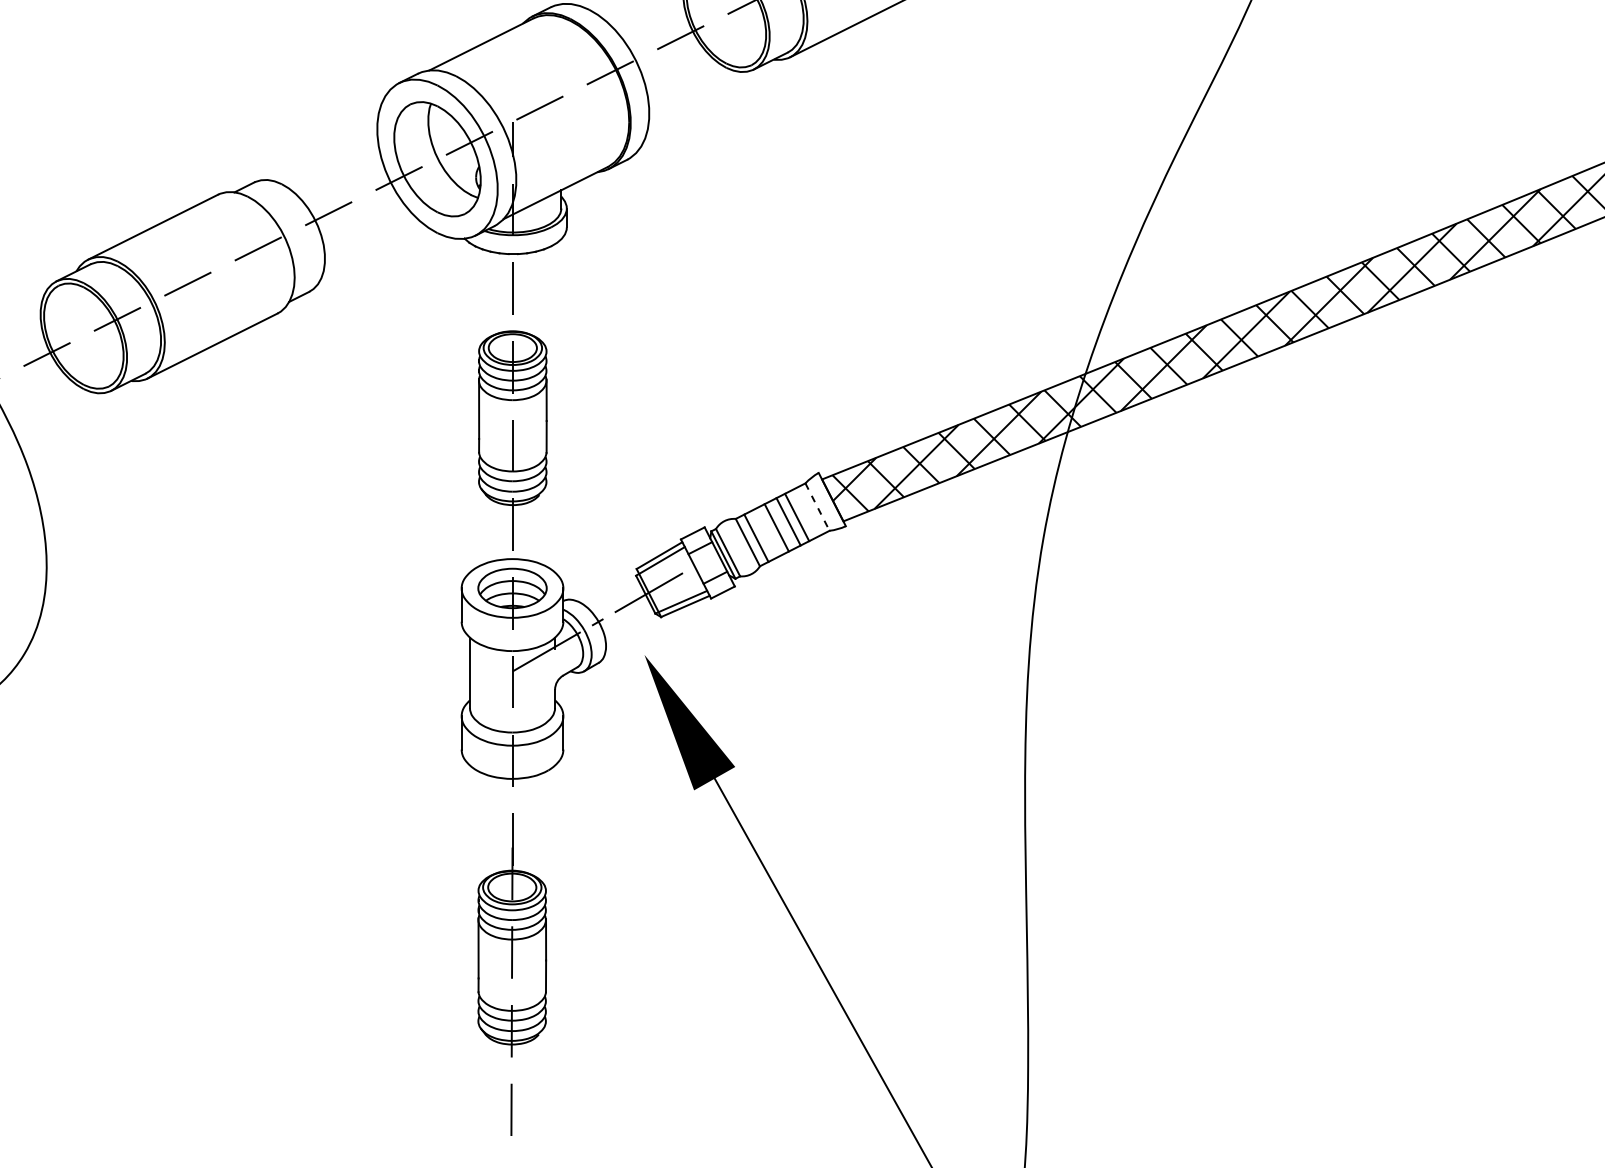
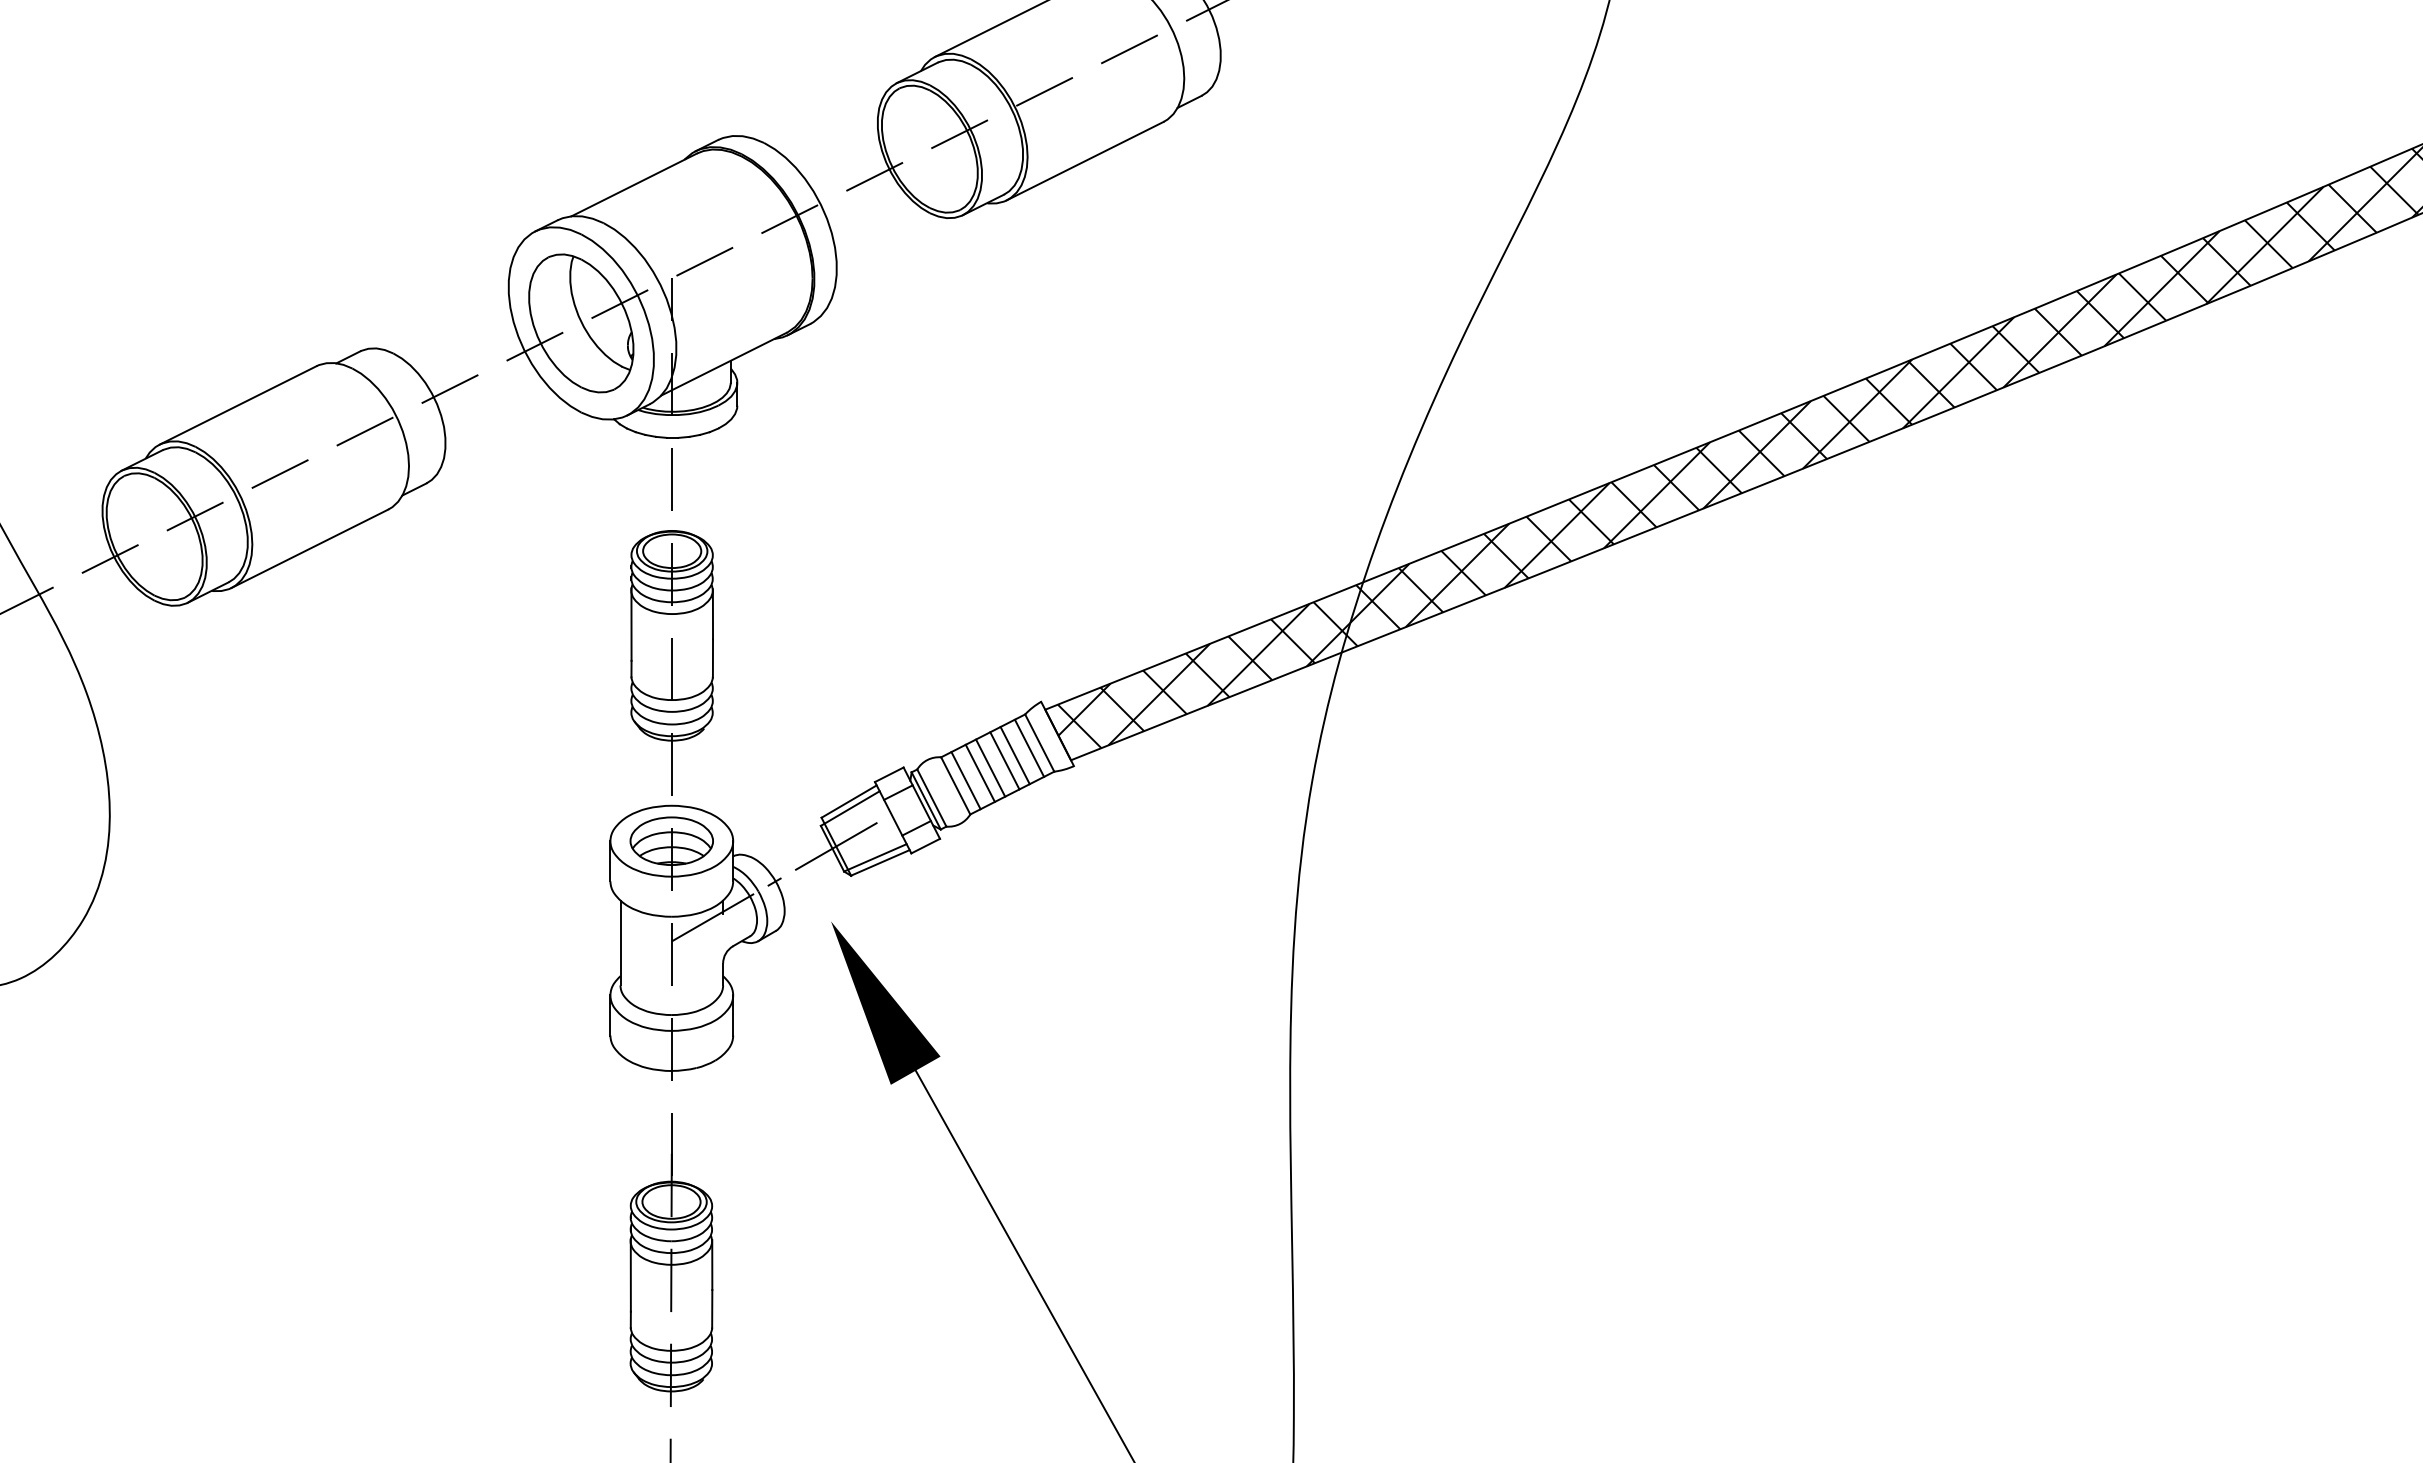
line: (817, 507) -> (1039, 743), dashed -> solid
line: (809, 510) -> (1029, 747), added
line: (767, 531) -> (979, 772), added

